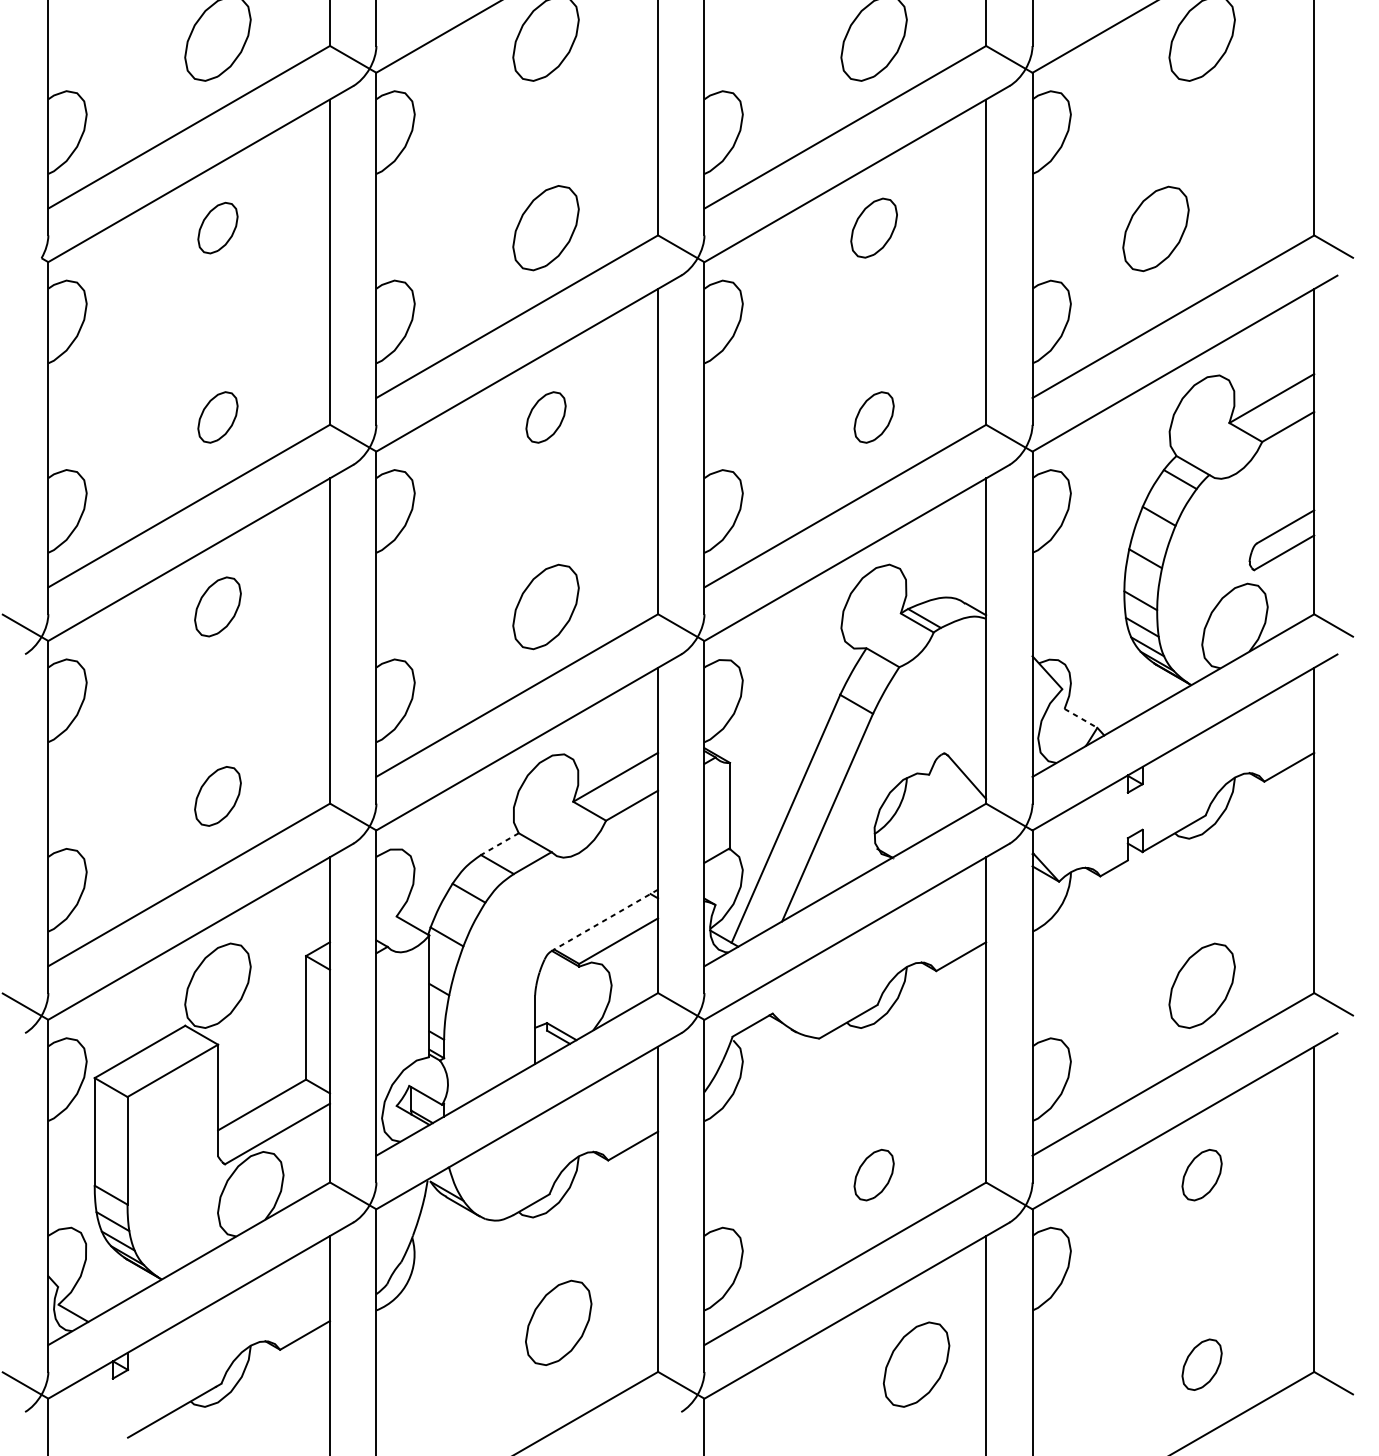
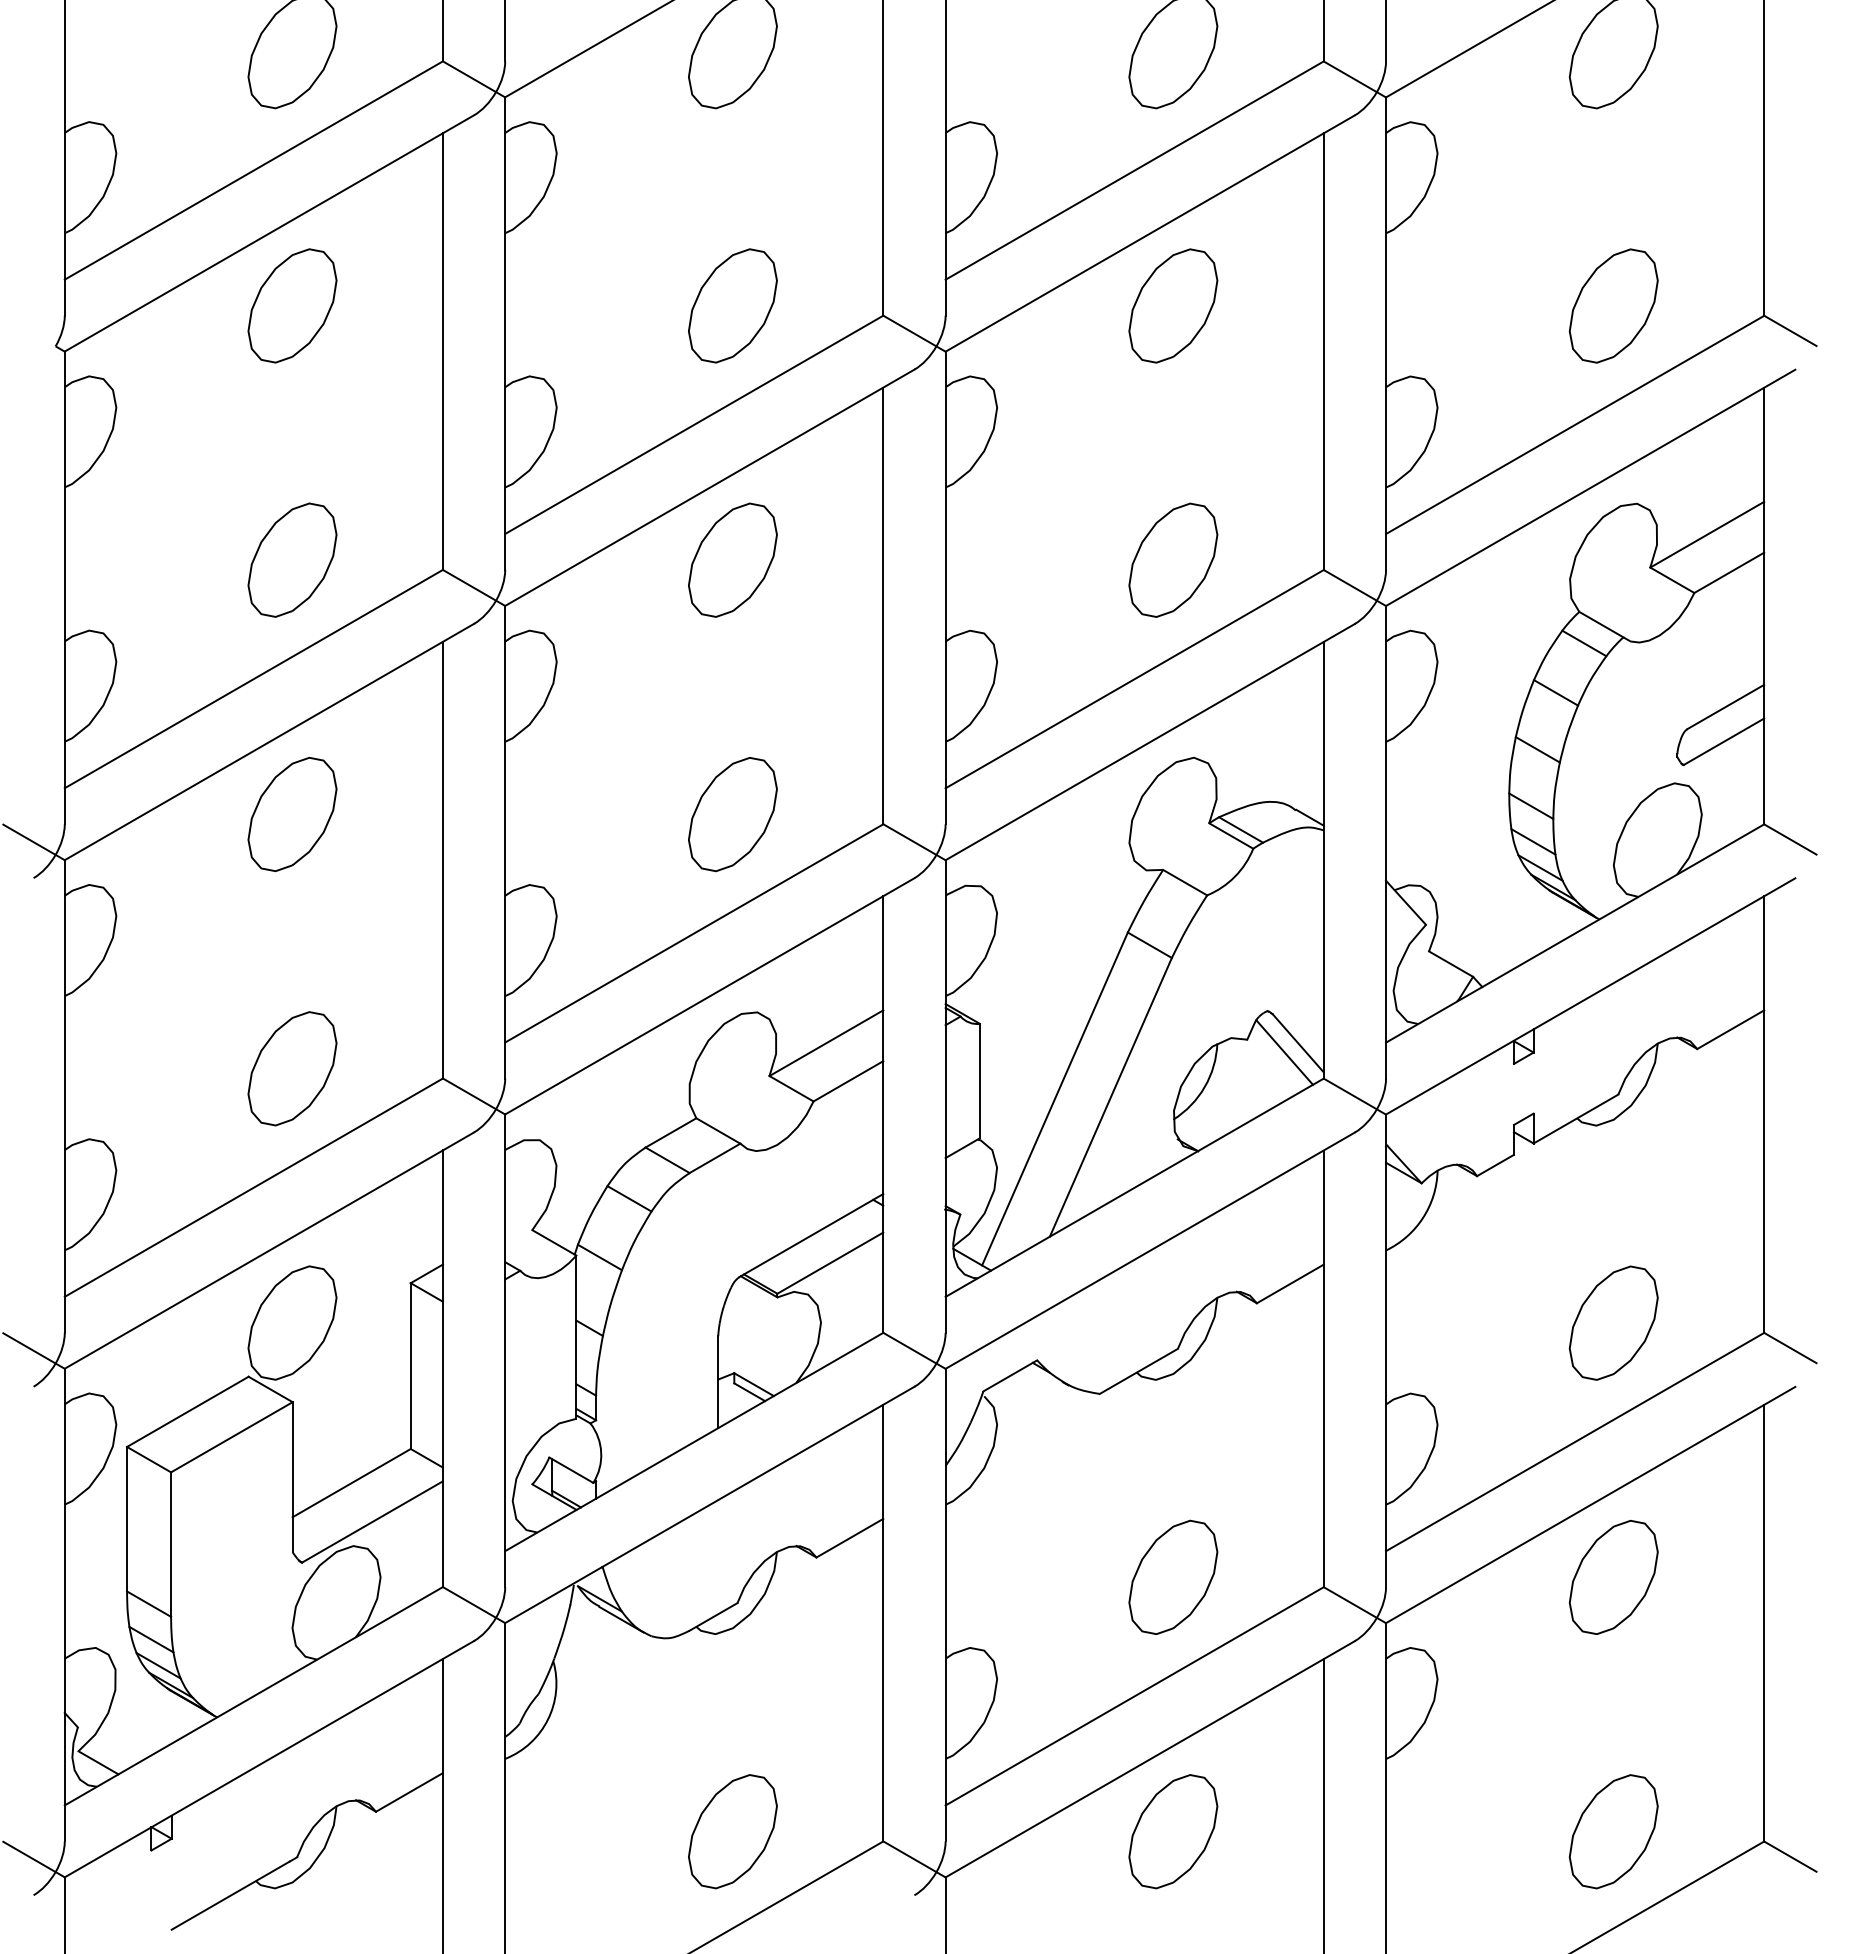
part: (217, 227) -> (292, 305), size x1.67
part: (874, 227) -> (1173, 305), size x1.43
part: (1155, 228) -> (1613, 305), moved
part: (217, 417) -> (292, 559), size x1.67
part: (545, 417) -> (732, 559), size x1.67
part: (874, 417) -> (1173, 559), size x1.67
part: (217, 606) -> (292, 814), size x1.43
line: (1081, 718) -> (1451, 964), dashed -> solid
line: (956, 784) -> (1284, 1052), added
part: (217, 796) -> (292, 1068), size x1.43
line: (499, 844) -> (670, 1133), dashed -> solid
line: (604, 920) -> (811, 1235), dashed -> solid
part: (874, 1174) -> (1173, 1576), size x1.67
part: (1201, 1174) -> (1613, 1576), size x1.67
part: (558, 1322) -> (732, 1831), moved
part: (916, 1364) -> (1173, 1831), moved
part: (1201, 1364) -> (1613, 1831), size x1.67

